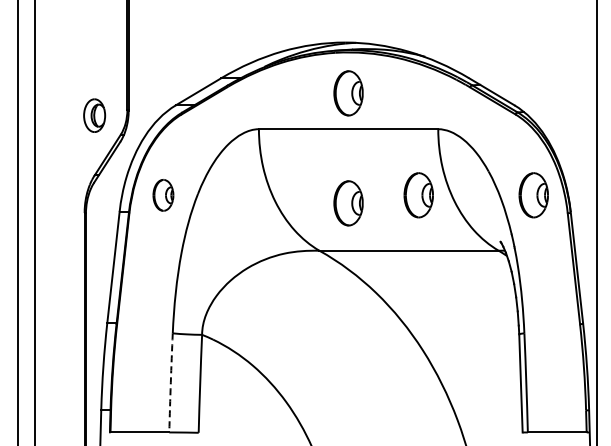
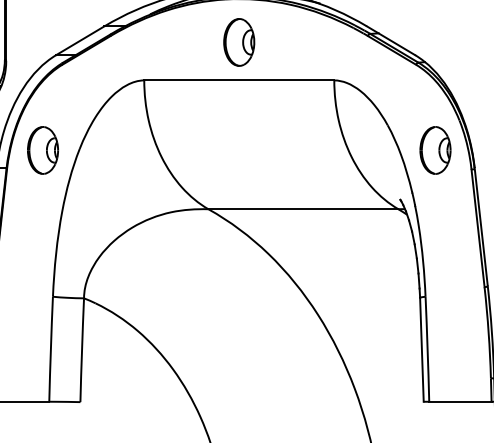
part: (163, 195) -> (43, 150), size x1.43
part: (418, 195) -> (313, 150), removed
part: (348, 203) -> (239, 159), removed
arc: (170, 382) -> (50, 348), dashed -> solid

